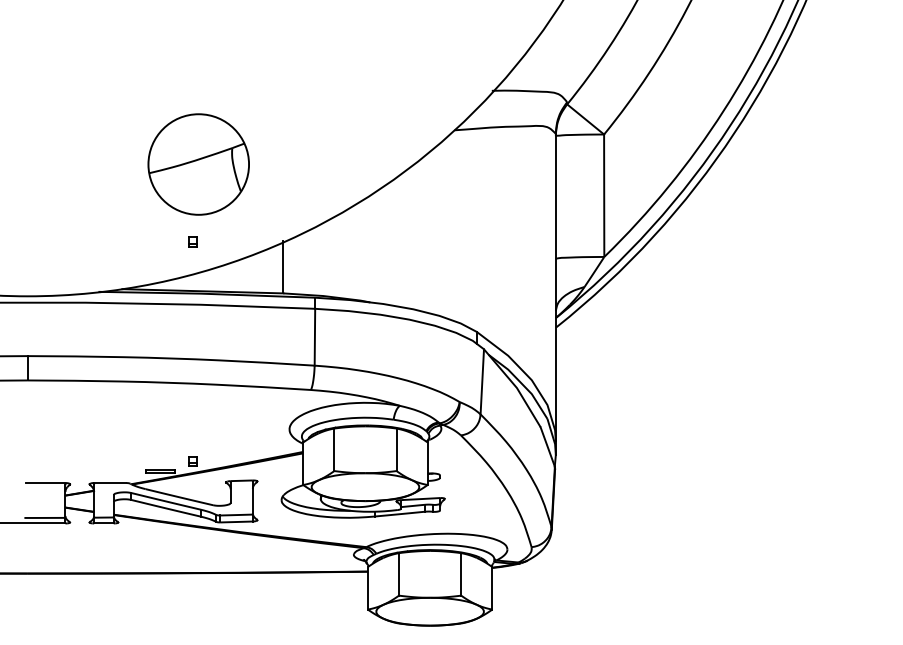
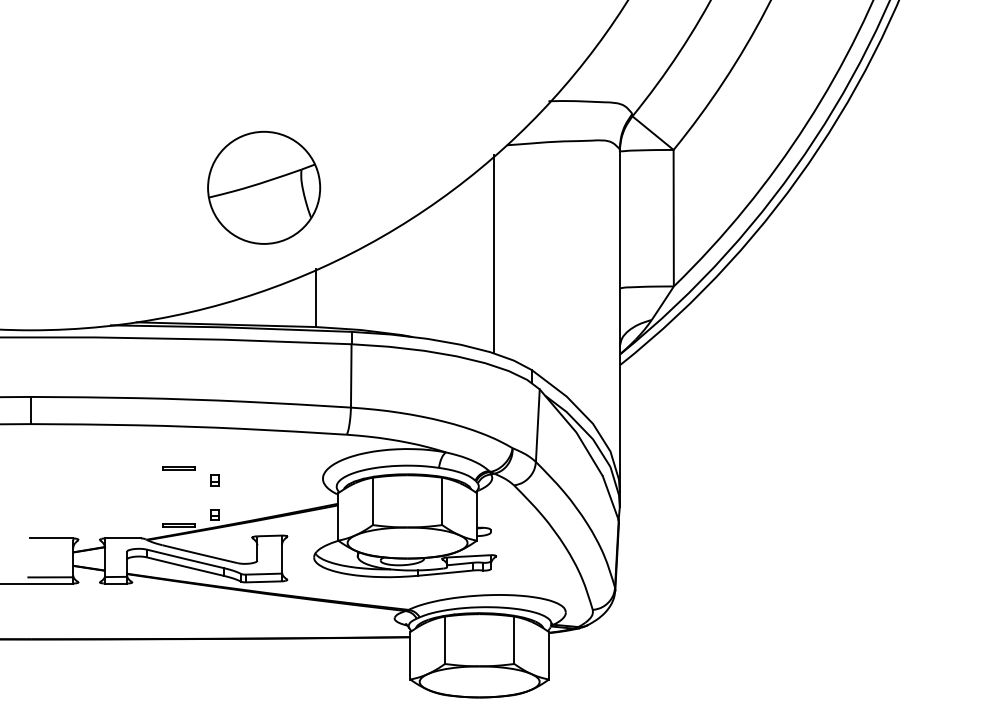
part: (198, 164) -> (263, 187), moved
line: (442, 228) -> (493, 254), added
part: (192, 241) -> (214, 479), moved
line: (160, 419) -> (179, 467), added

